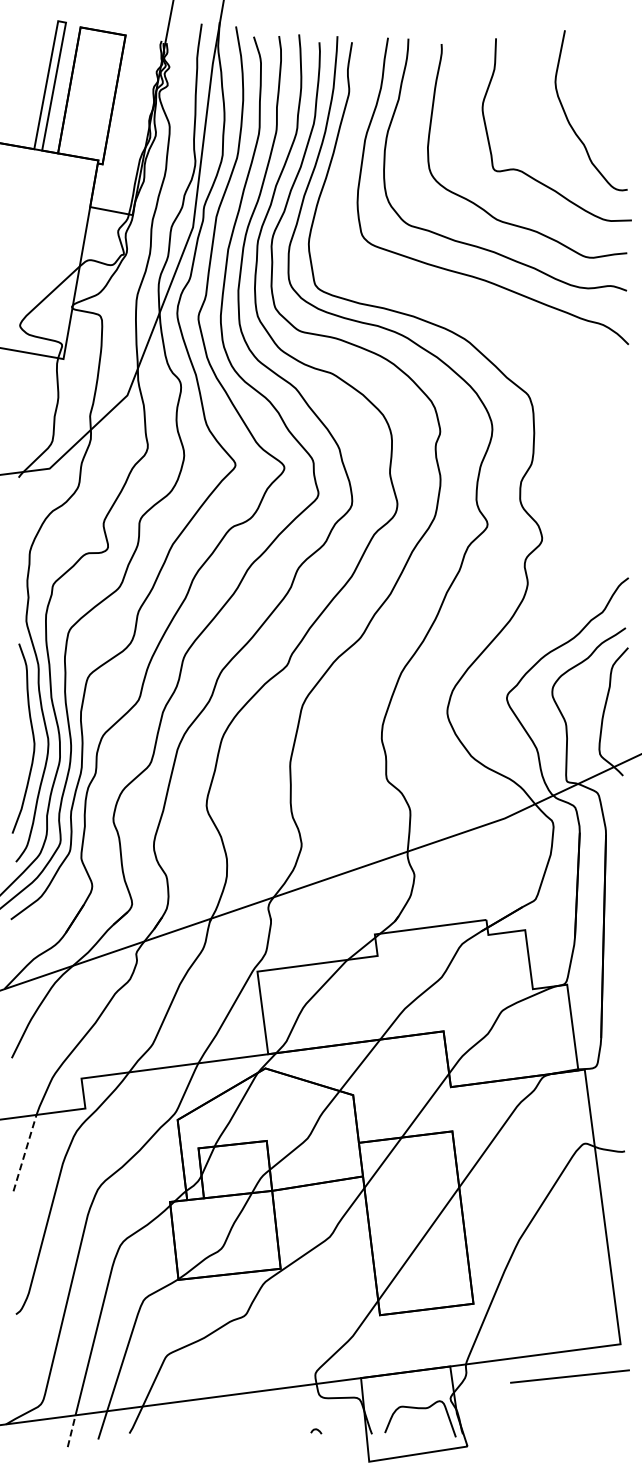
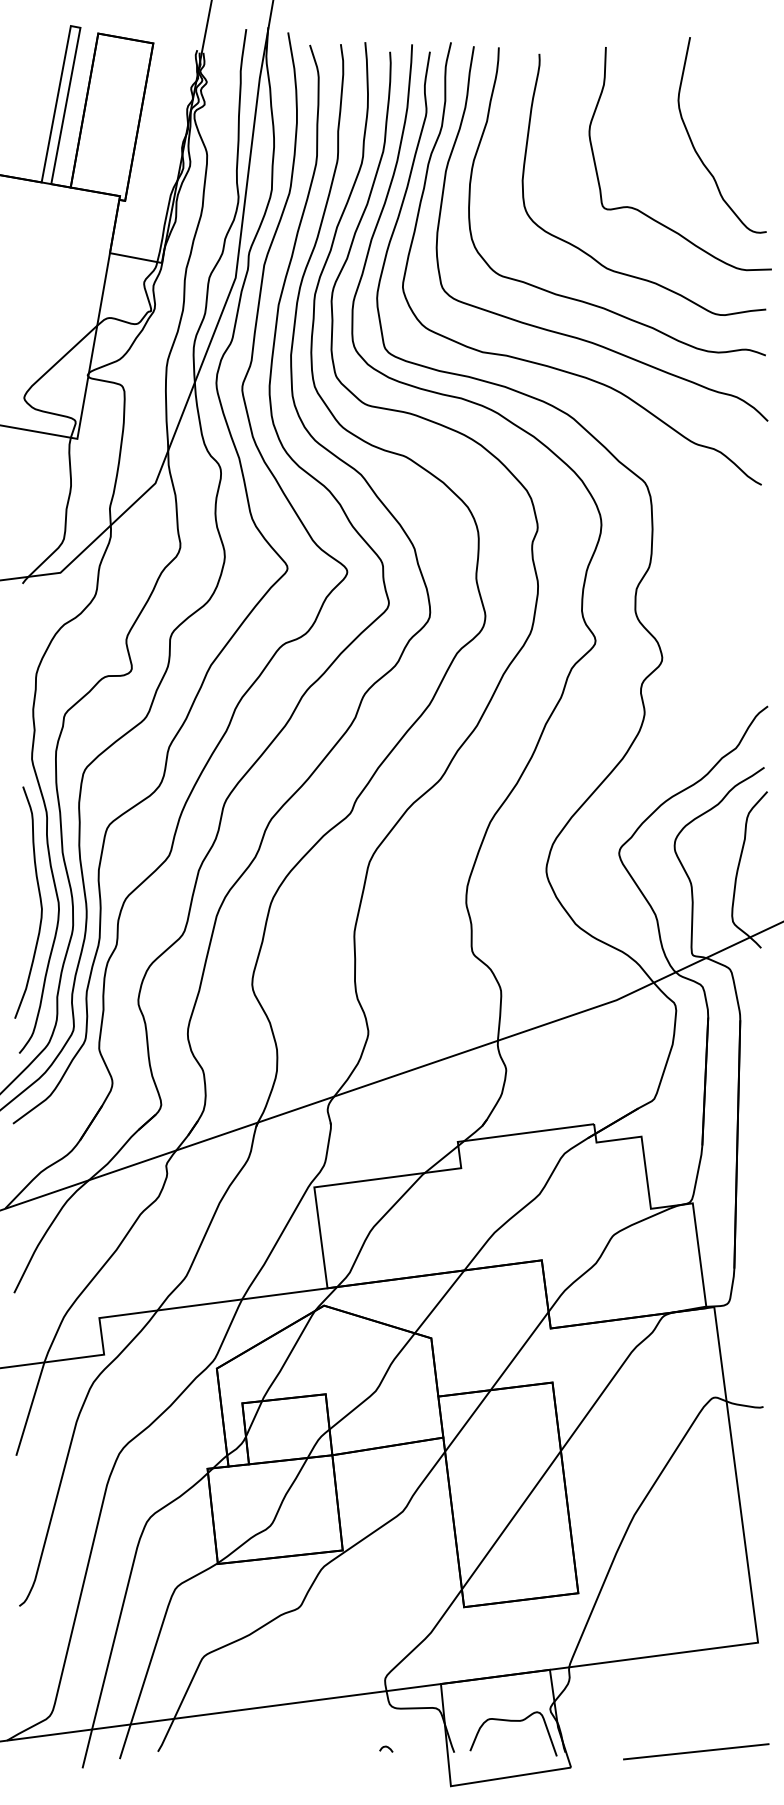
curve: (452, 299) -> (552, 366), added
line: (25, 1153) -> (30, 1409), dashed -> solid
line: (569, 1376) -> (695, 1751), moved
line: (71, 1430) -> (87, 1748), dashed -> solid

